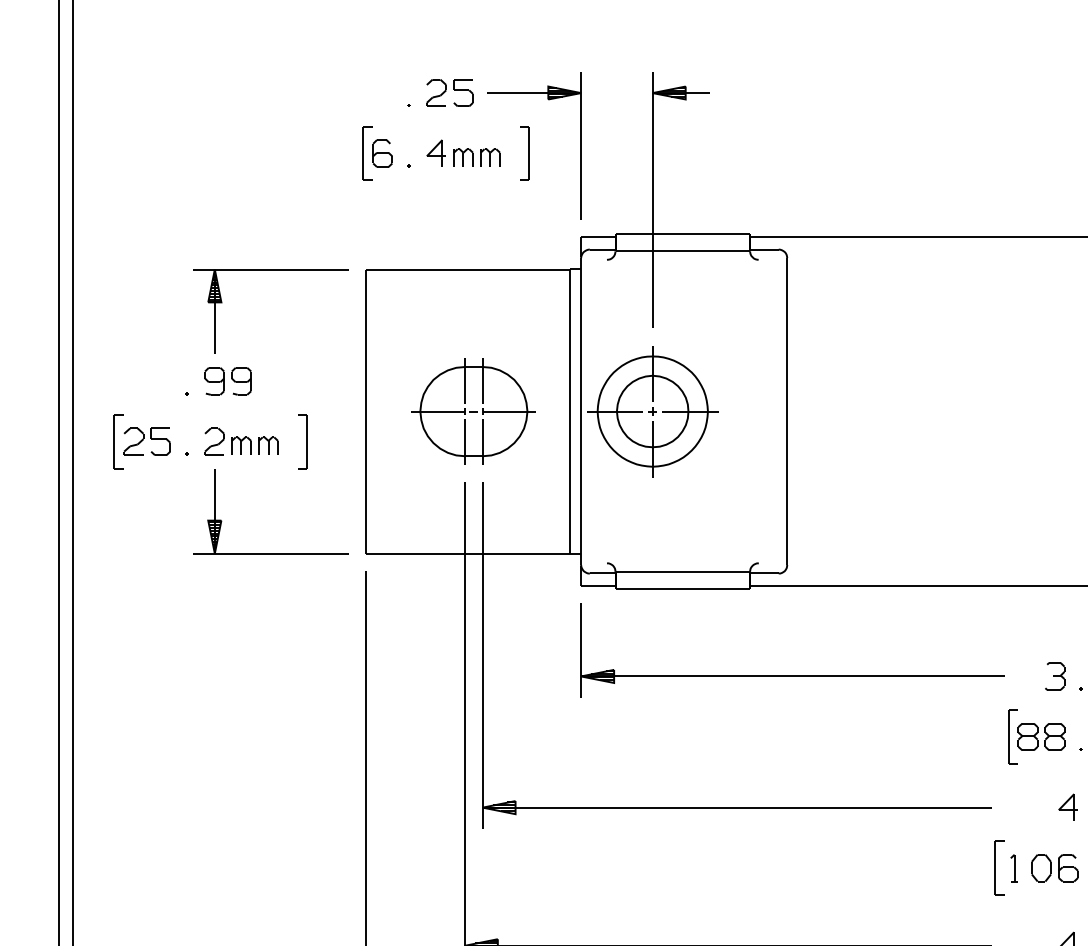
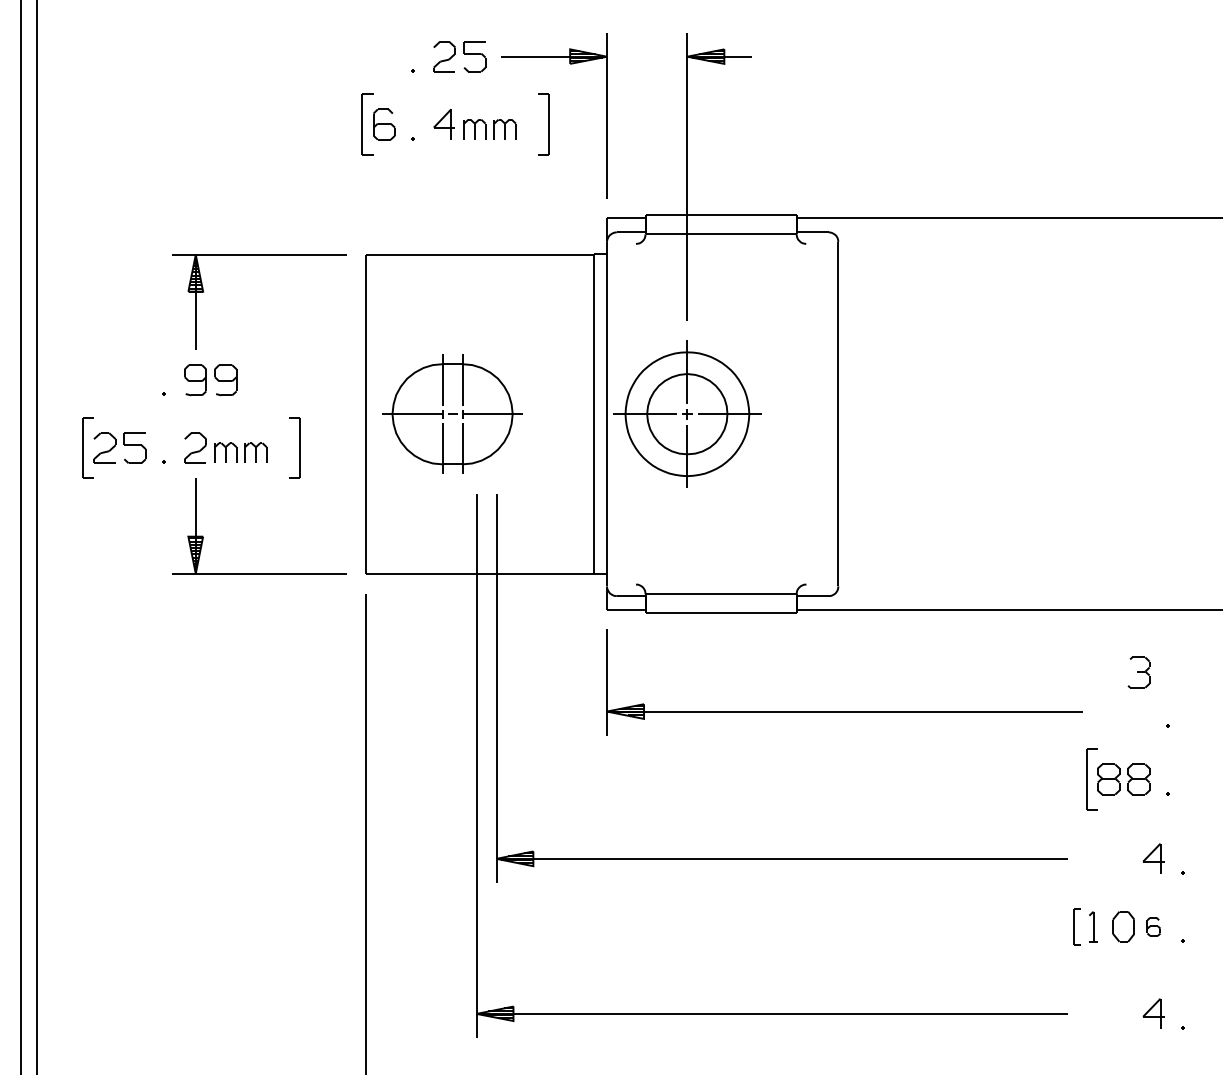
part: (473, 410) -> (452, 413), moved
part: (1054, 676) -> (1138, 672), moved
part: (999, 867) -> (1076, 926), size x0.6
part: (1067, 867) -> (1153, 926), size x0.6

